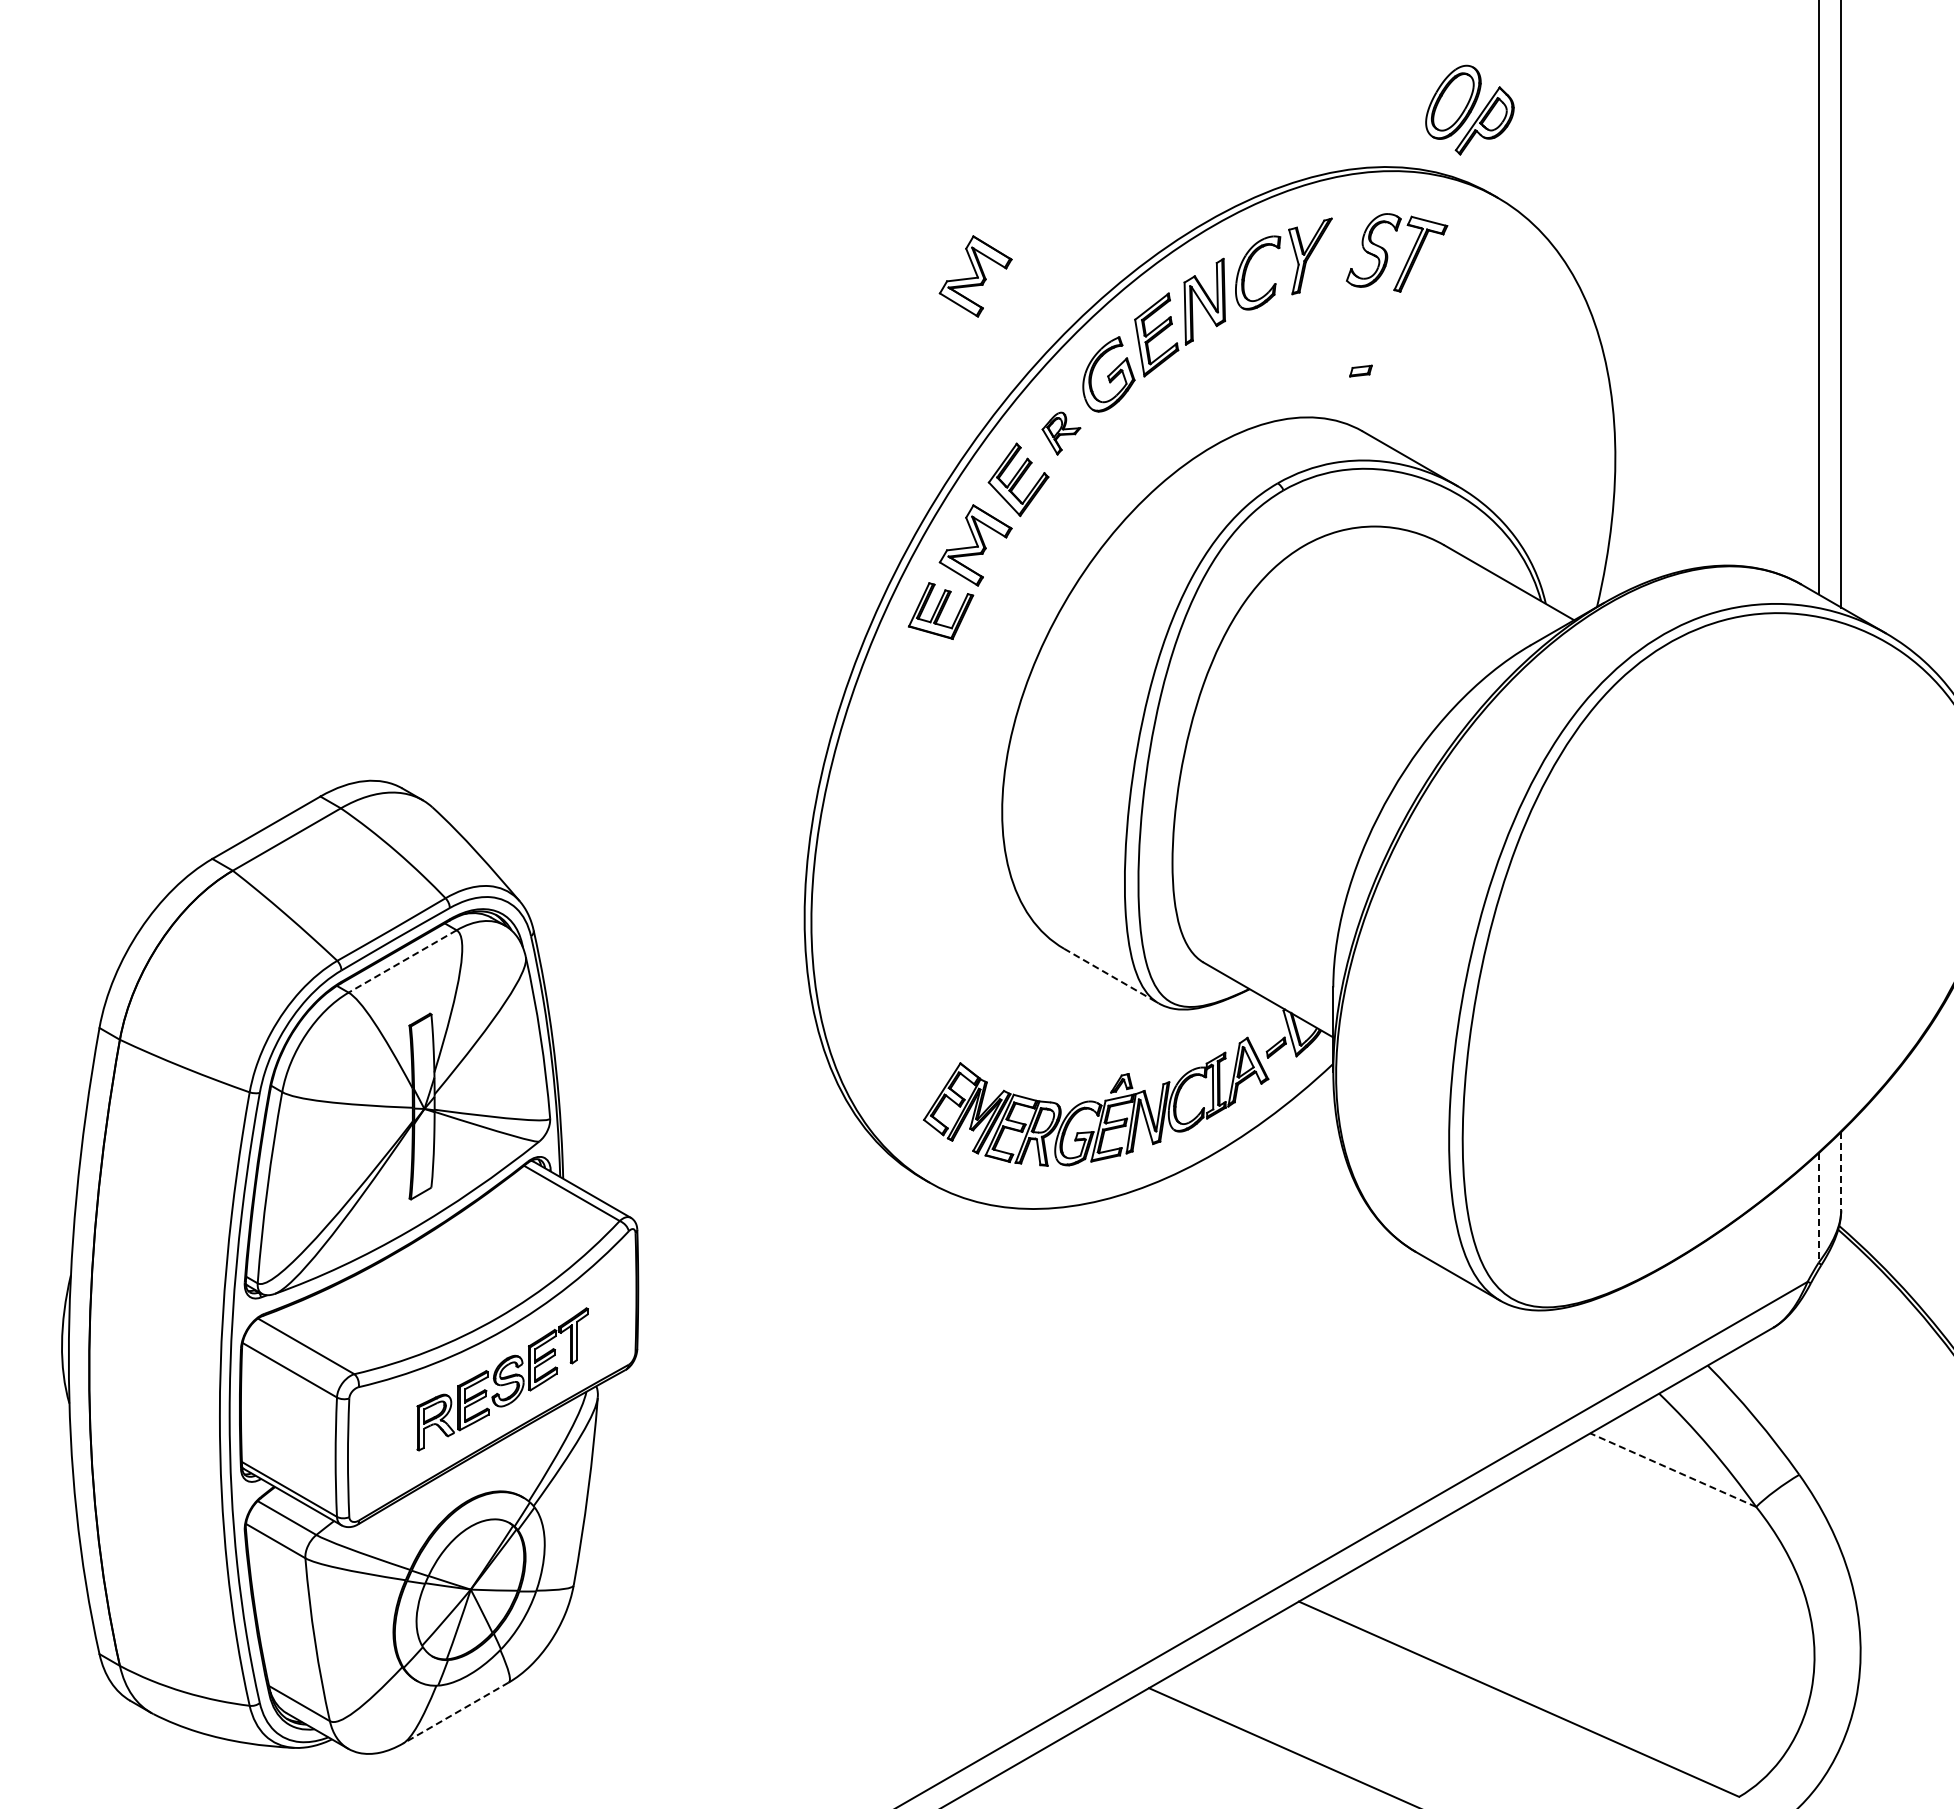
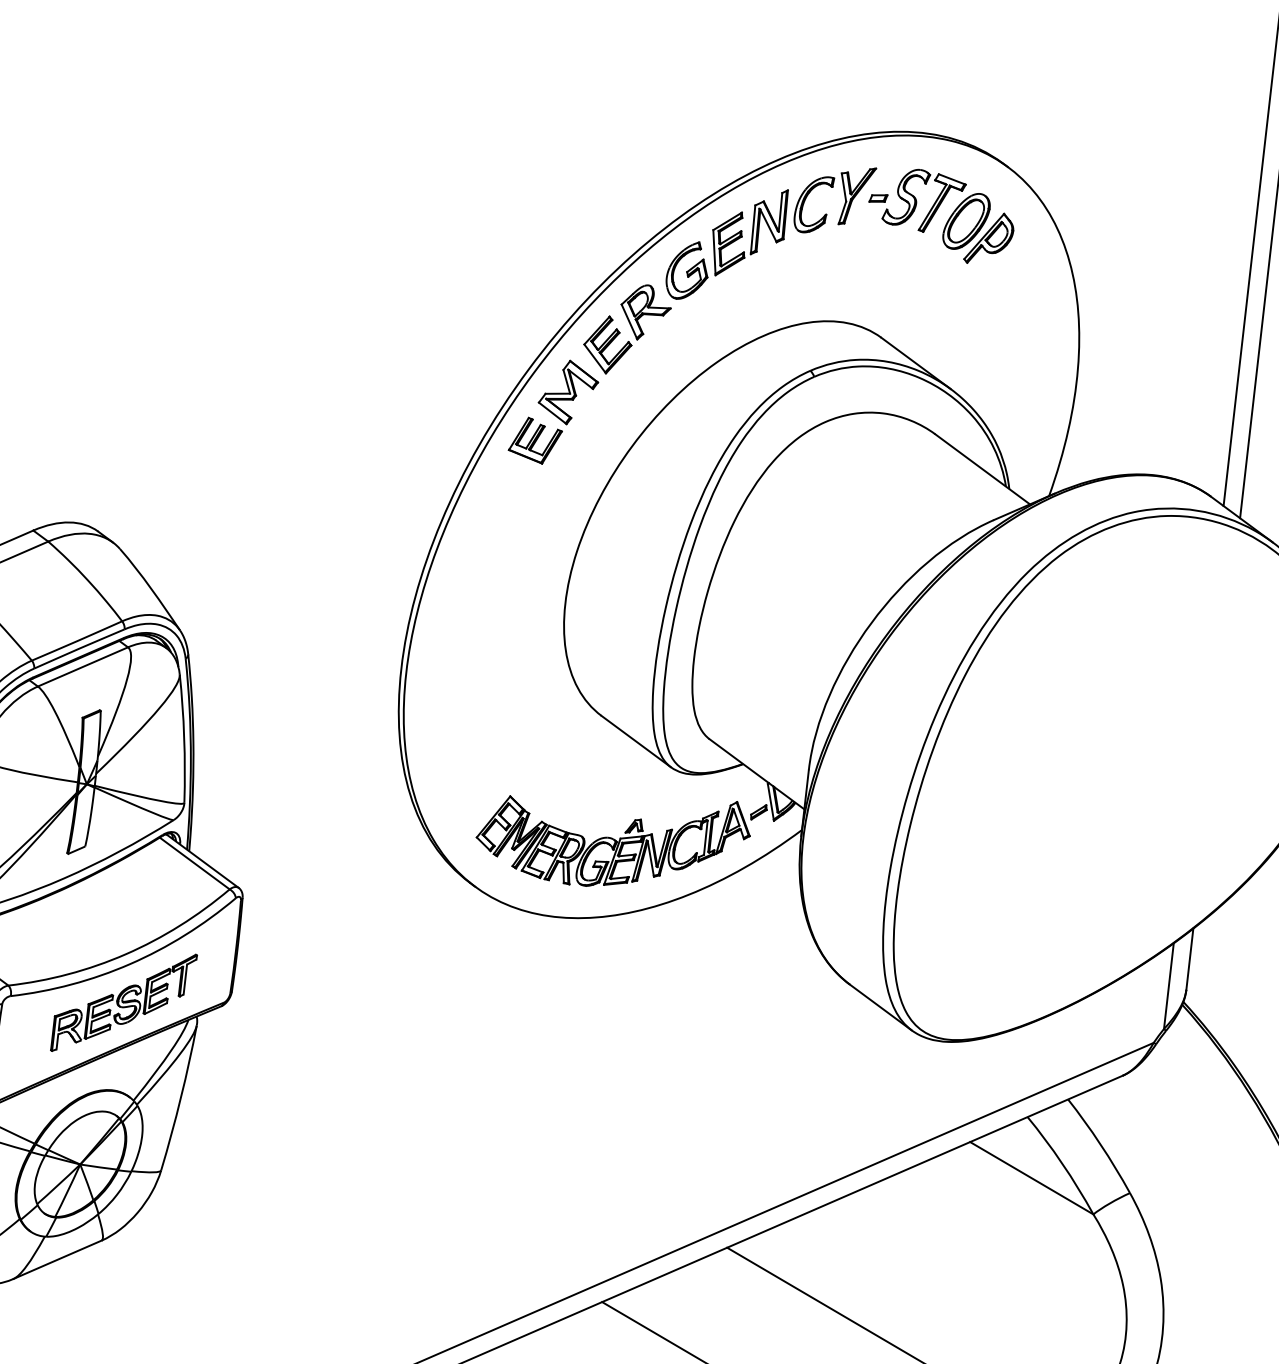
part: (1469, 109) -> (978, 228), moved
part: (975, 276) -> (592, 182), removed
part: (1360, 370) -> (878, 197), moved
part: (1061, 433) -> (645, 312), size x1.67
line: (402, 961) -> (82, 666), dashed -> solid
line: (1111, 976) -> (636, 741), dashed -> solid
line: (1841, 1171) -> (1190, 959), dashed -> solid
line: (1818, 1208) -> (1168, 986), dashed -> solid
line: (1673, 1470) -> (1031, 1178), dashed -> solid
line: (455, 1713) -> (57, 1260), dashed -> solid

